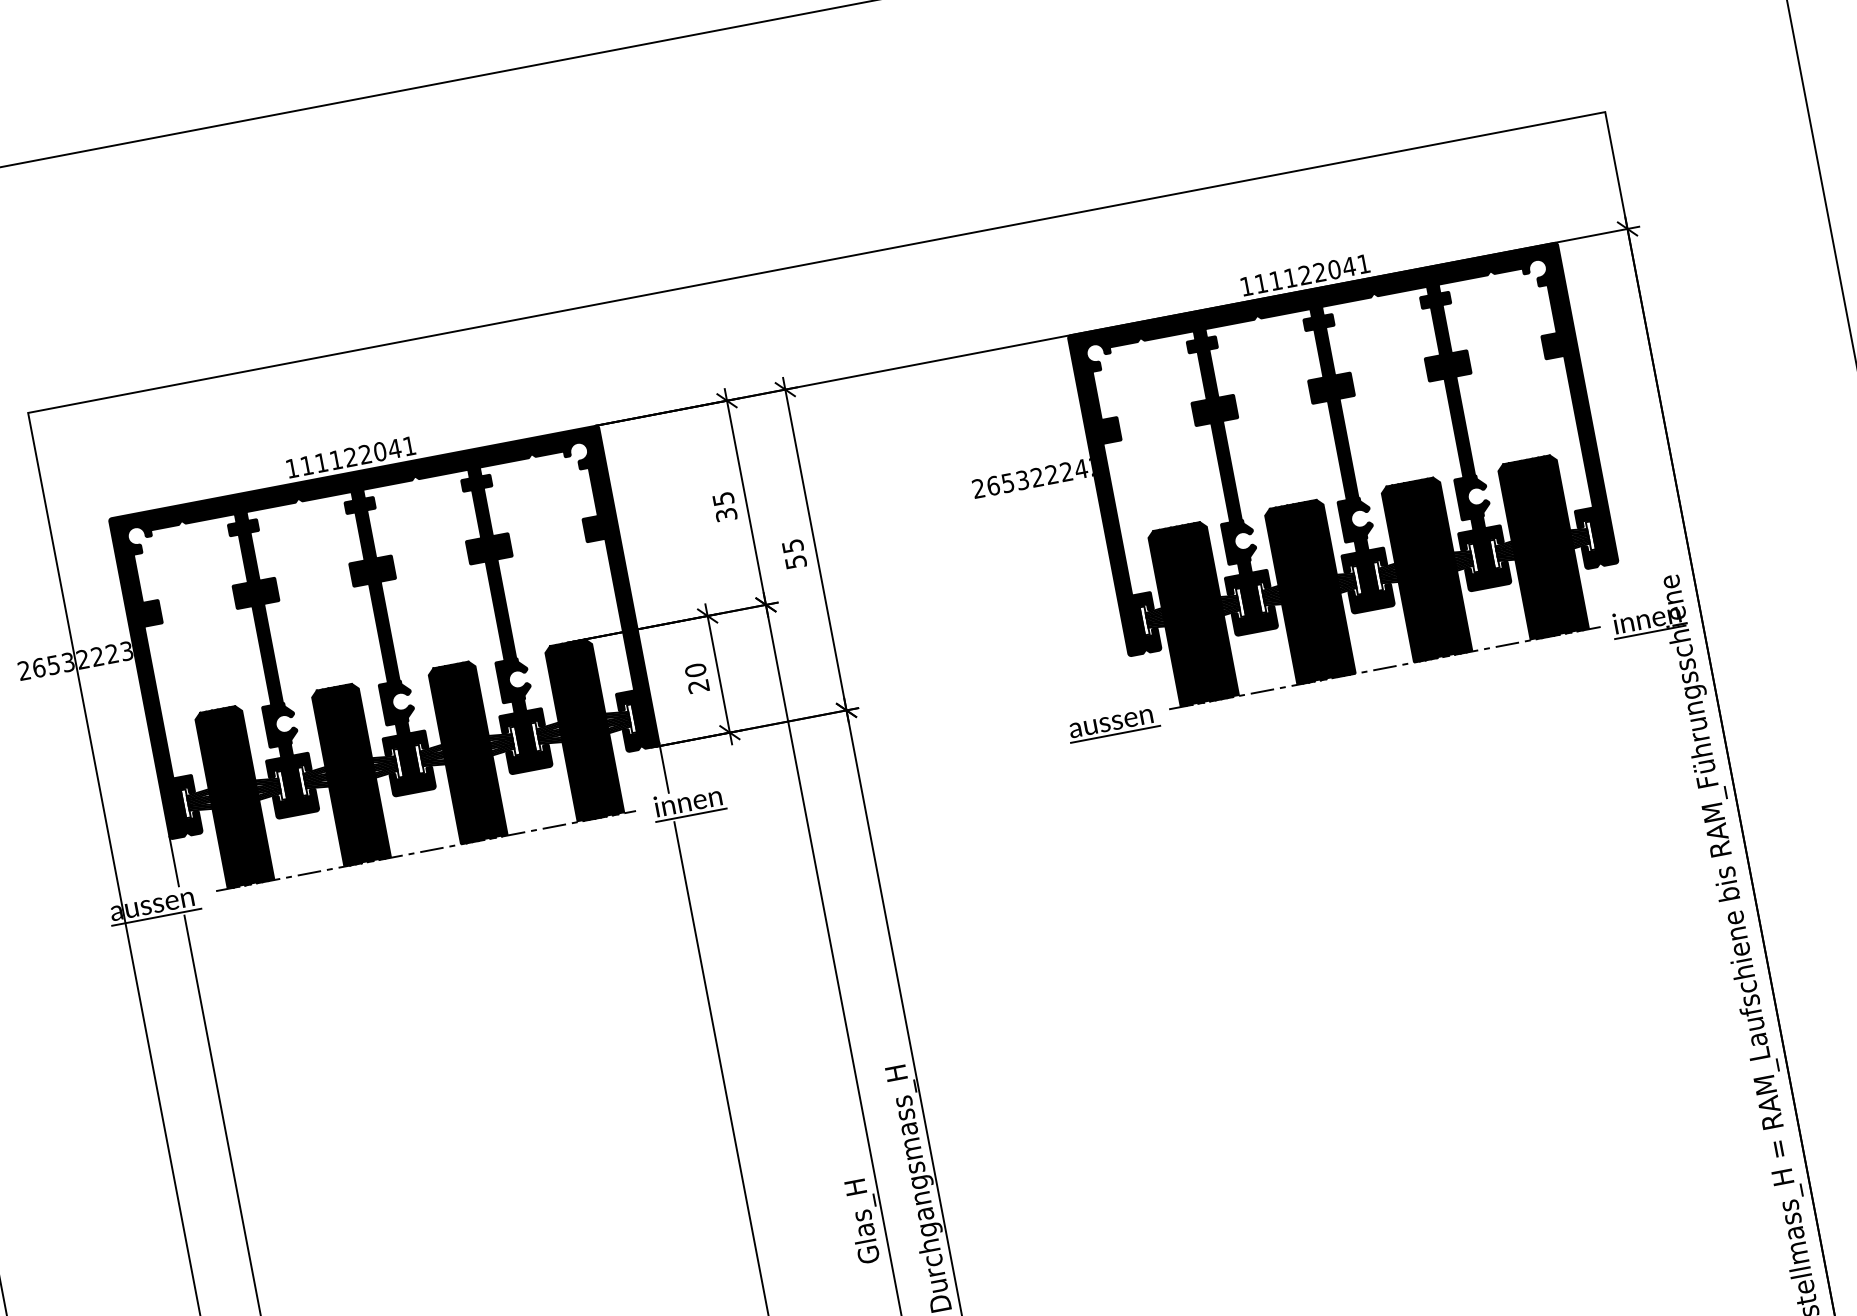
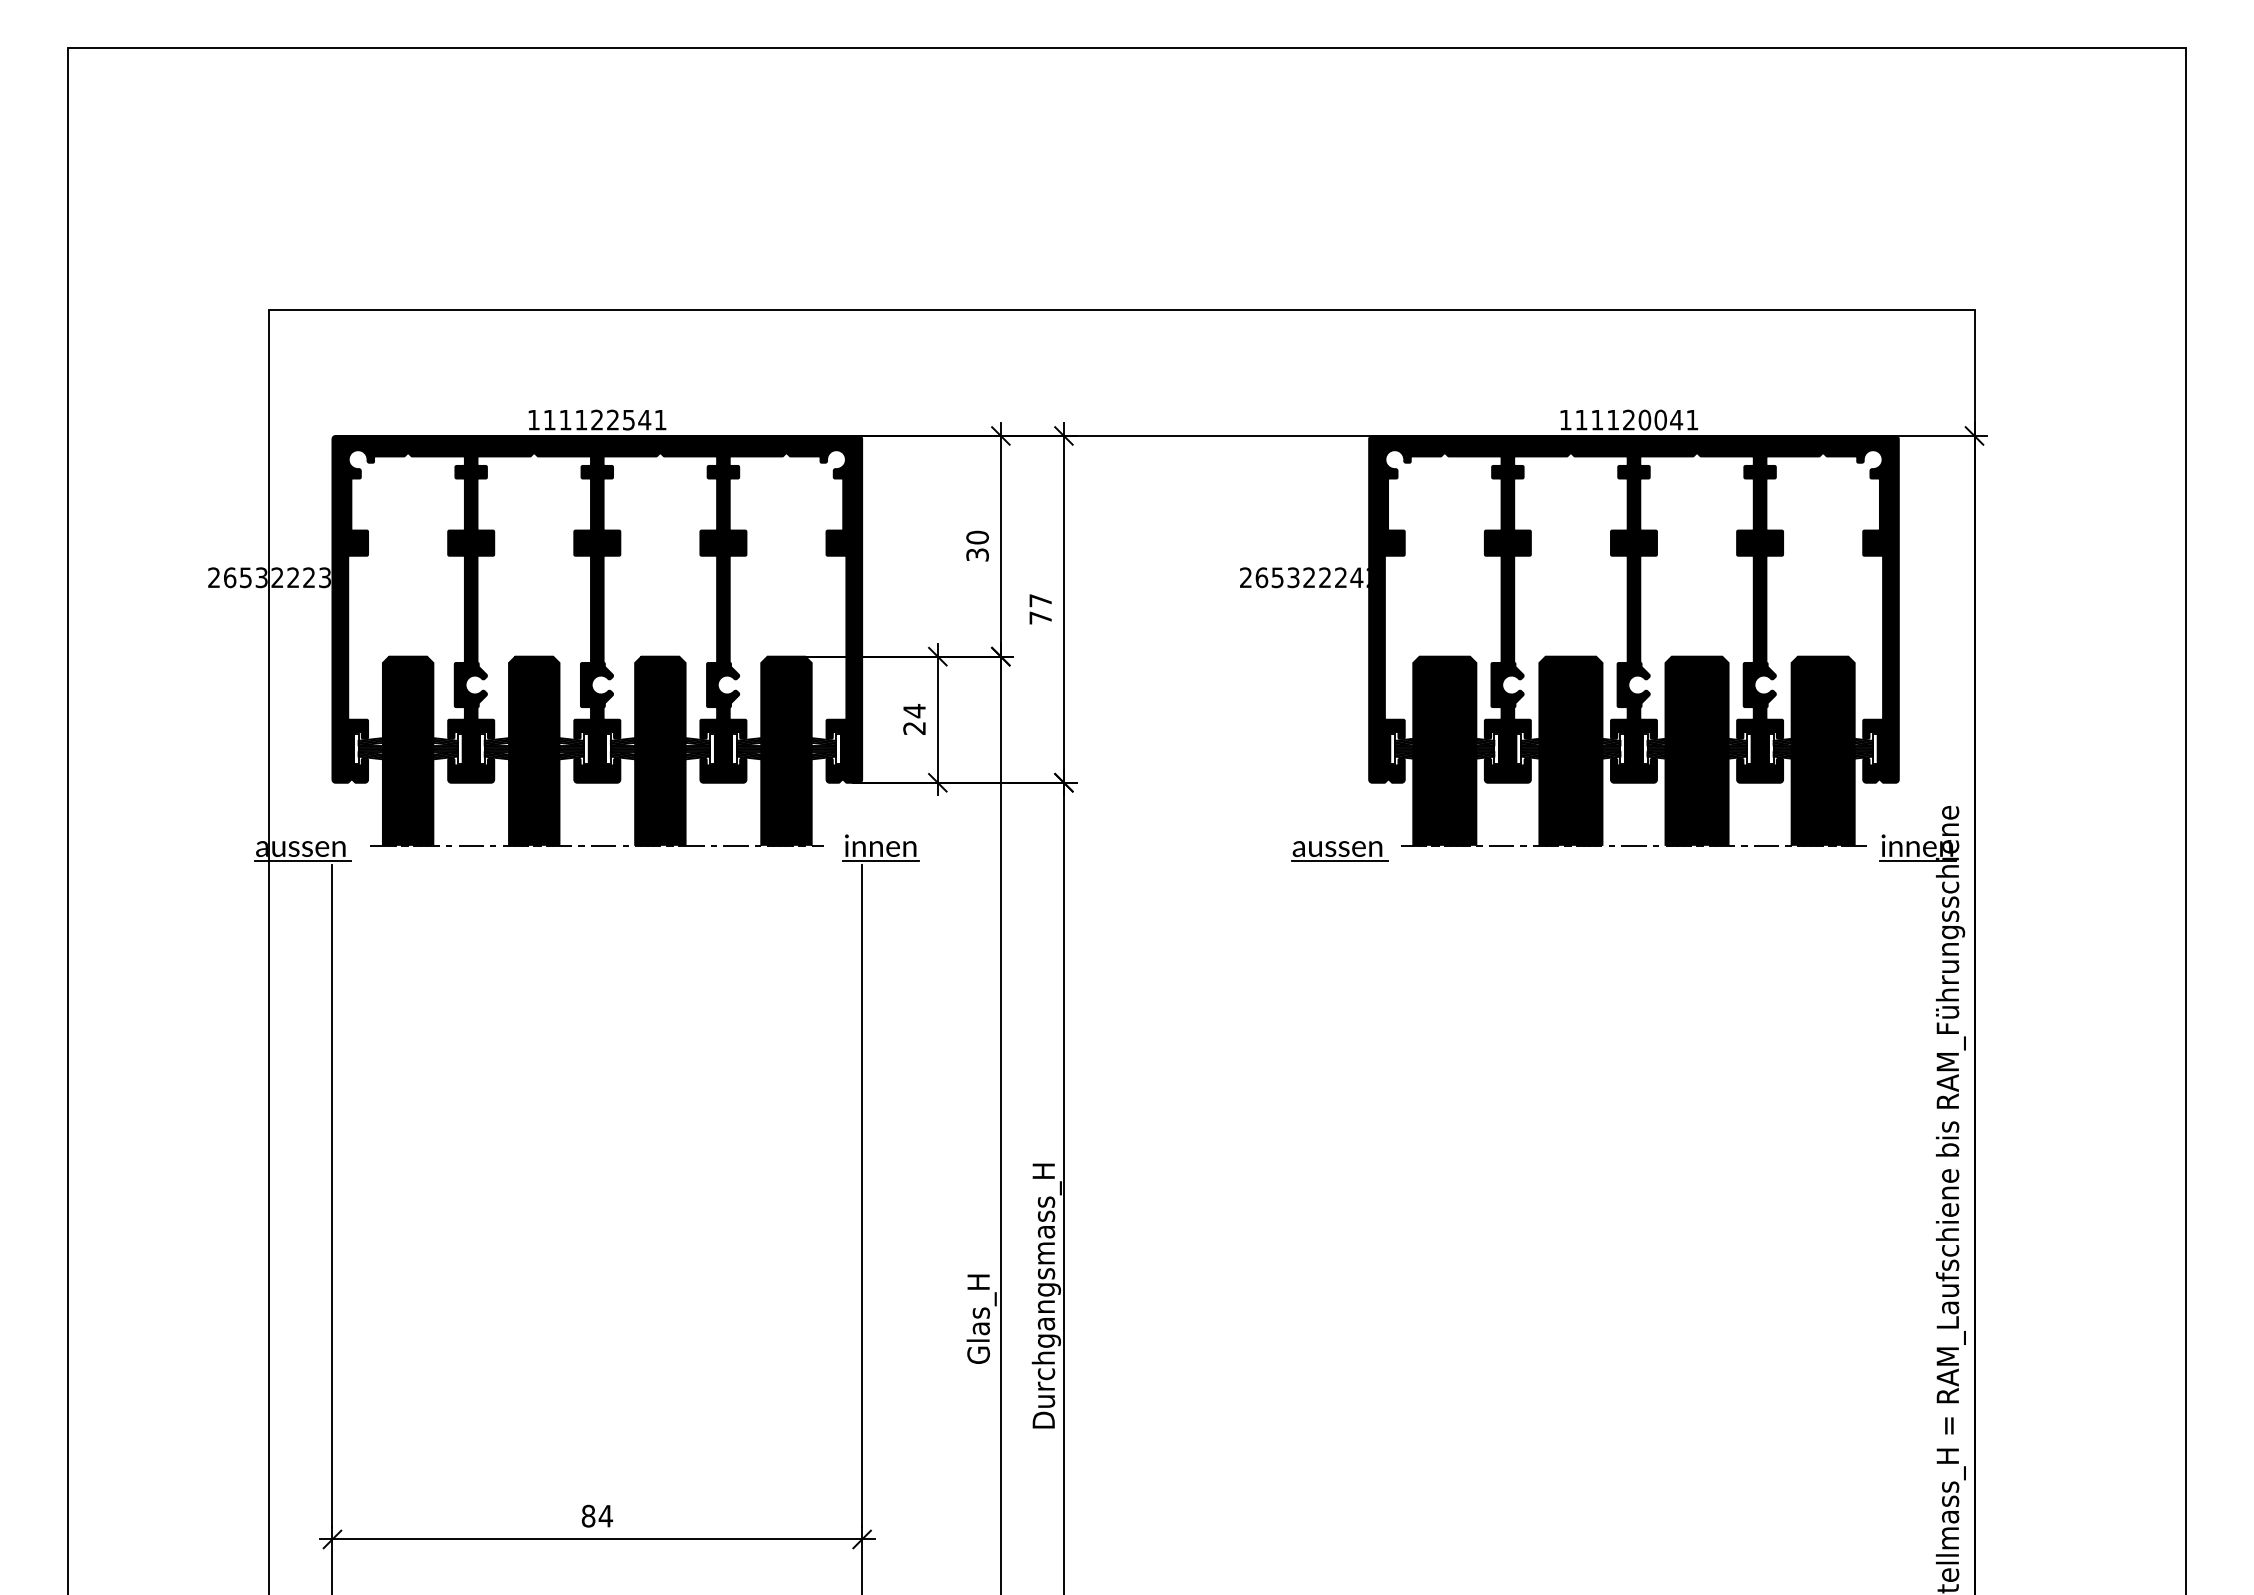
text: (1319, 271) -> (1644, 419), 111122041 -> 111120041
text: (379, 451) -> (628, 419), 111122041 -> 111122541
text: (723, 498) -> (977, 537), 35 -> 30
text: (794, 554) -> (1040, 609), 55 -> 77
text: (695, 670) -> (914, 711), 20 -> 24
line: (664, 767) -> (862, 806), removed
line: (174, 861) -> (332, 806), removed

